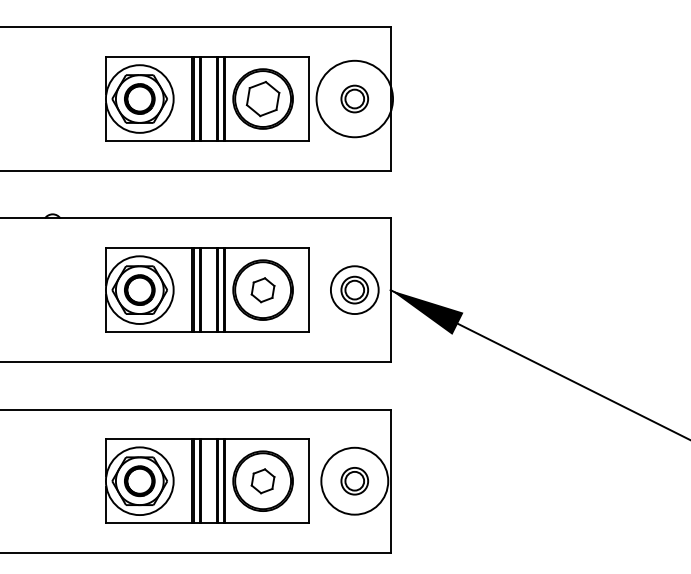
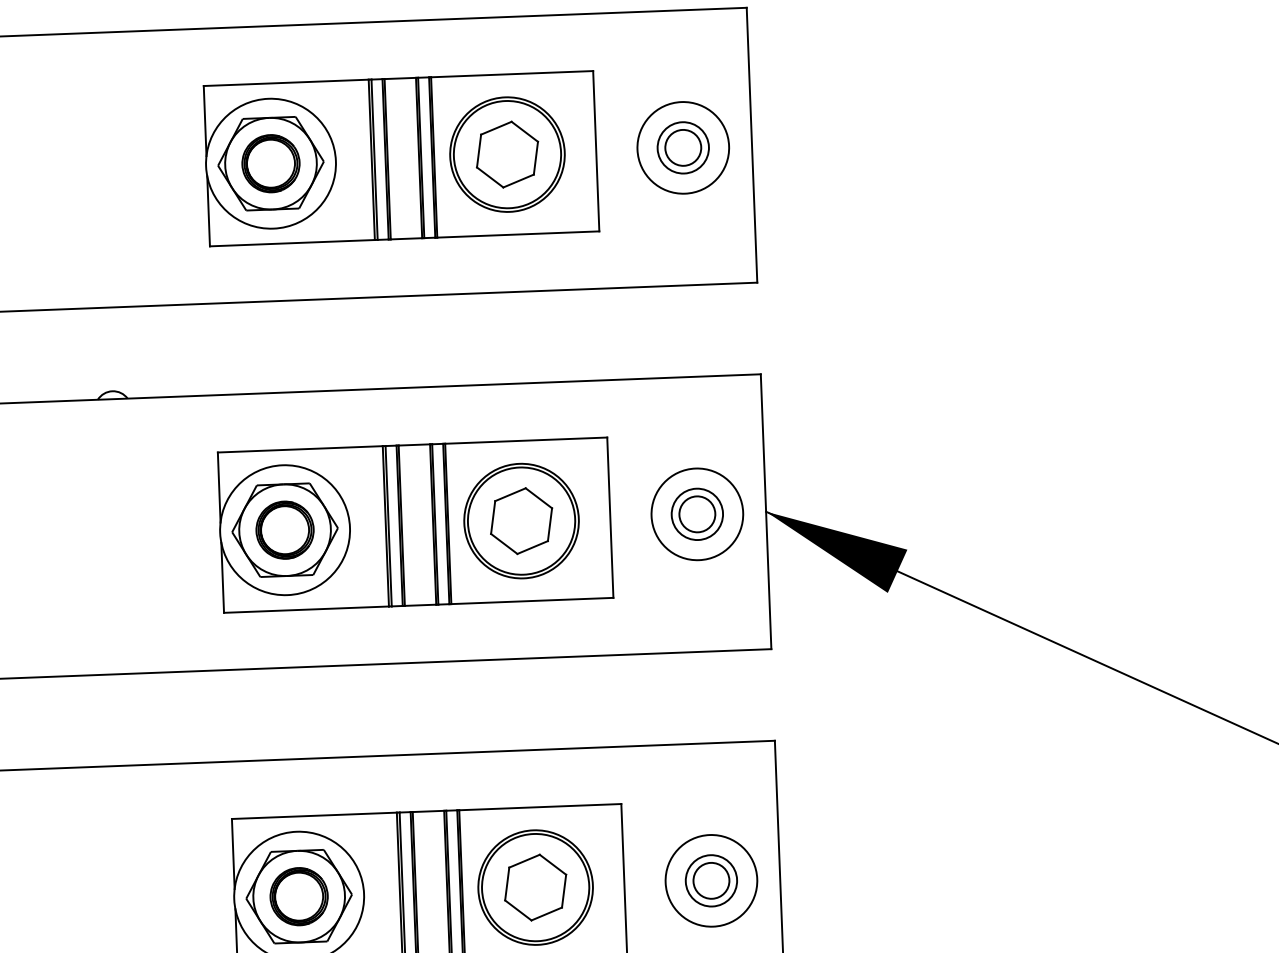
circle: (354, 98) -> (682, 146), size x0.62
part: (262, 290) -> (520, 521), size x1.43
part: (262, 481) -> (534, 888), size x1.43
circle: (354, 481) -> (710, 881), size x0.71

